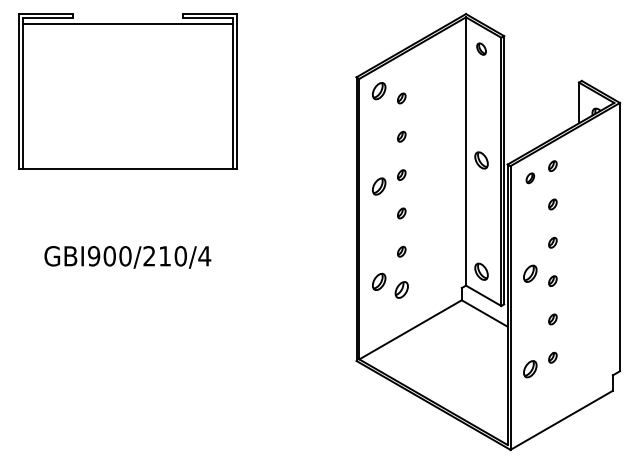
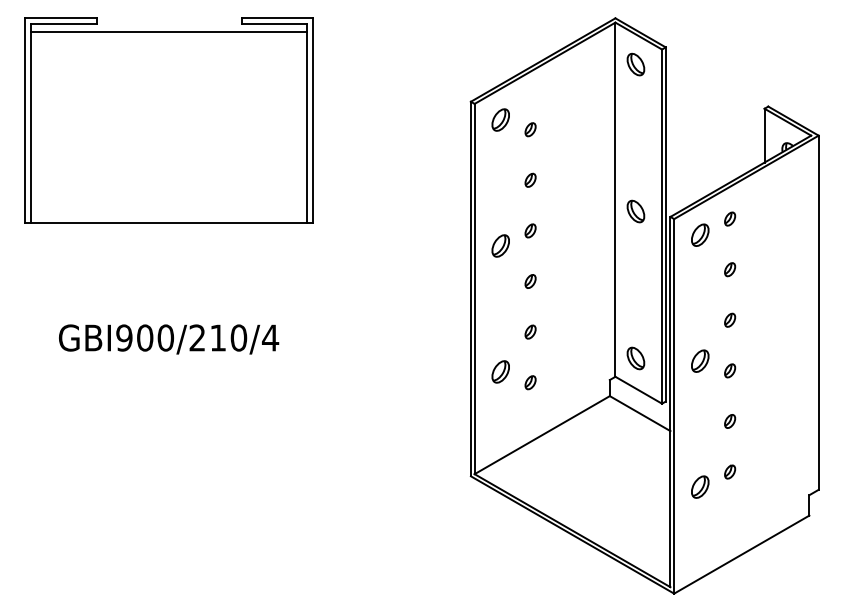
part: (481, 49) -> (635, 64), size x1.43
part: (530, 177) -> (700, 234), size x1.67
part: (401, 289) -> (530, 382), size x0.62

